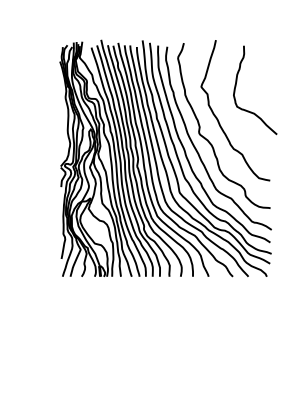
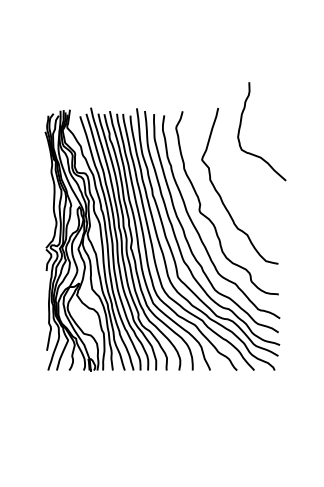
curve: (236, 84) -> (241, 125), moved

